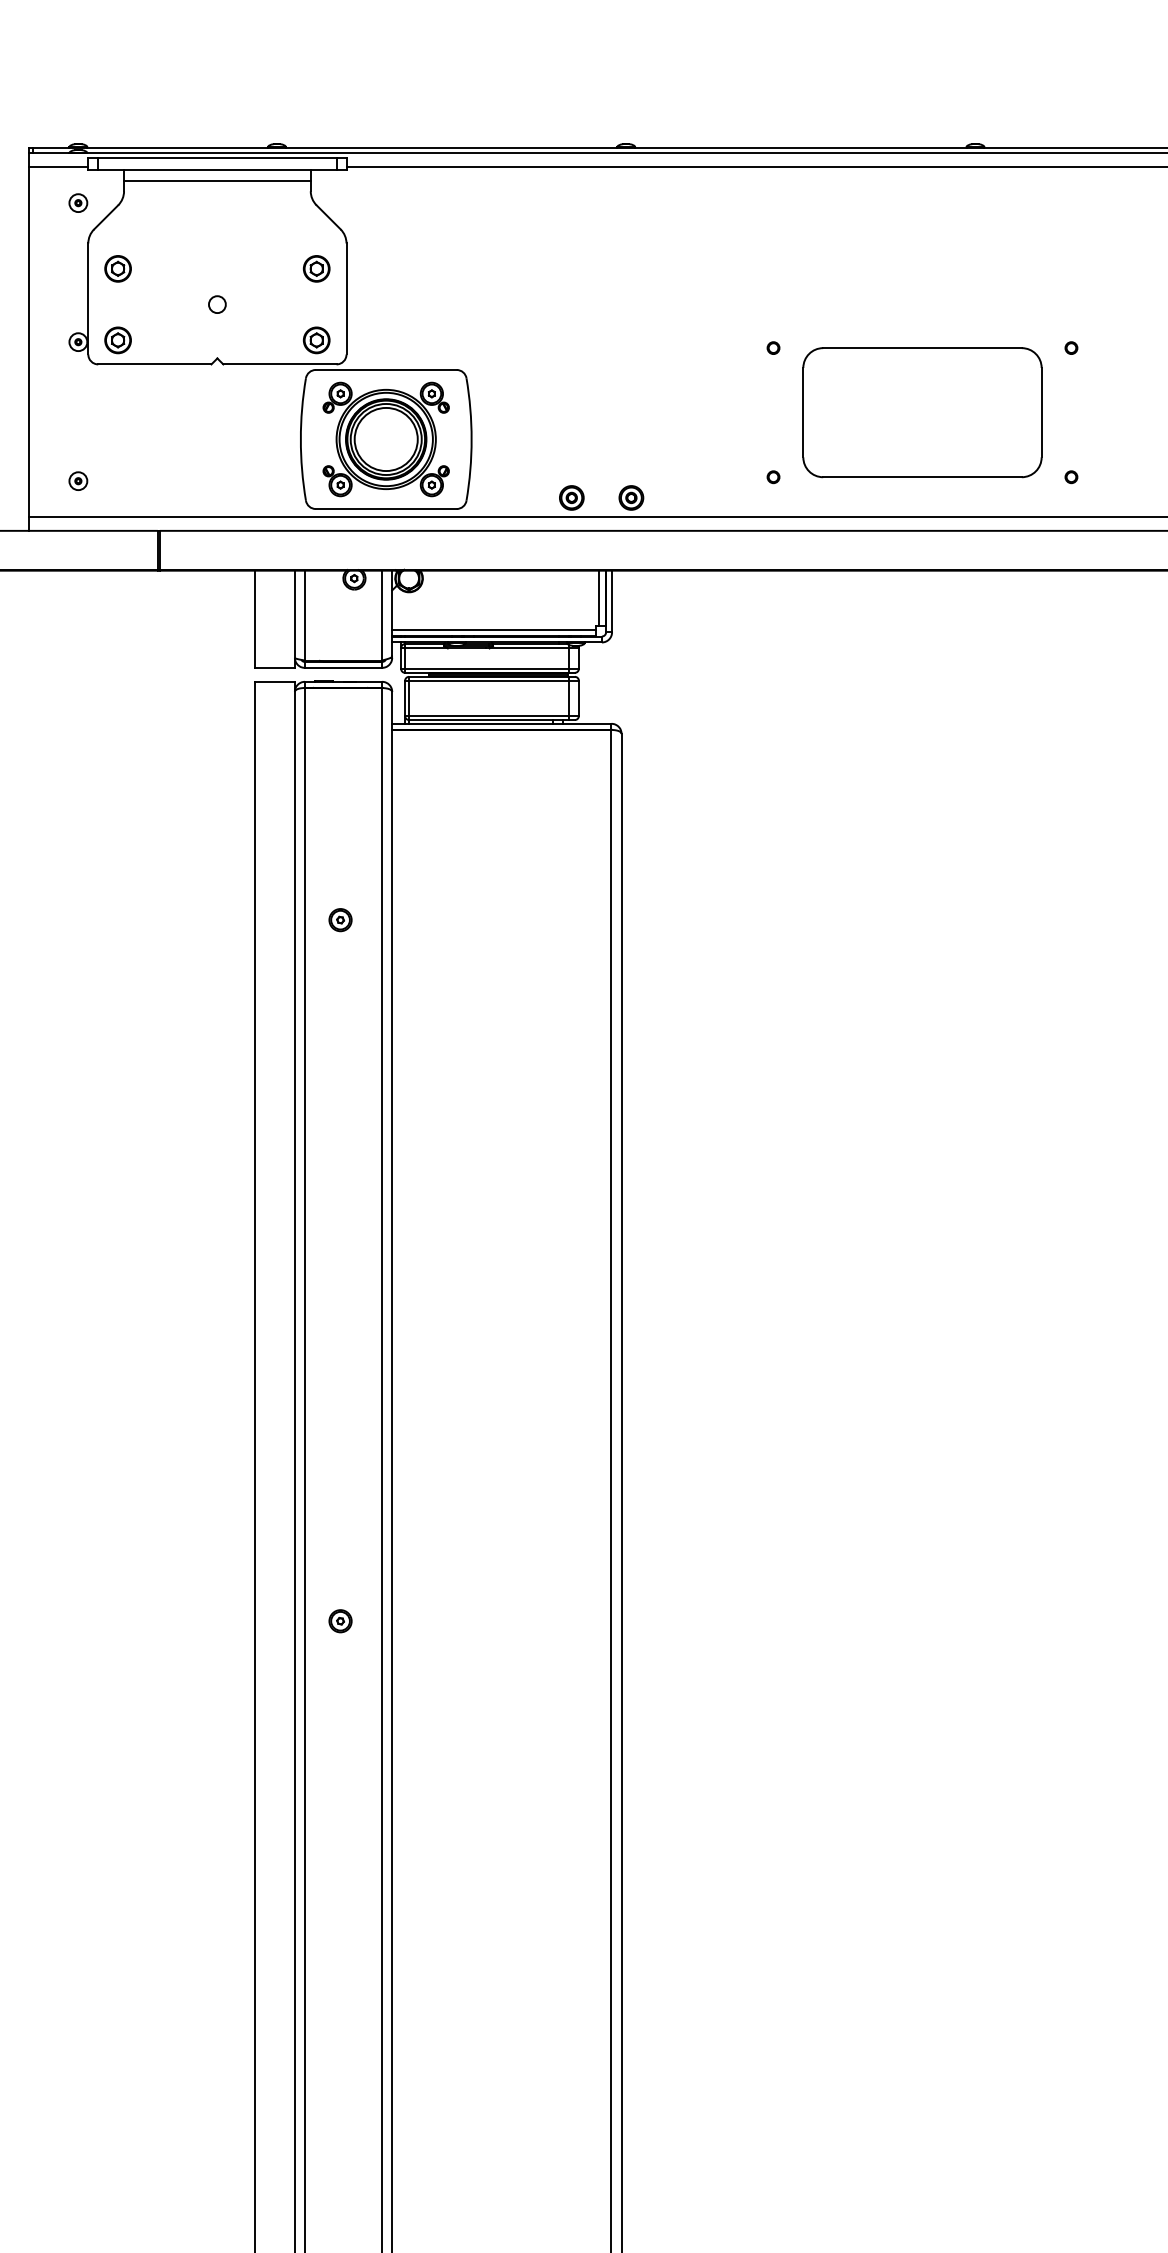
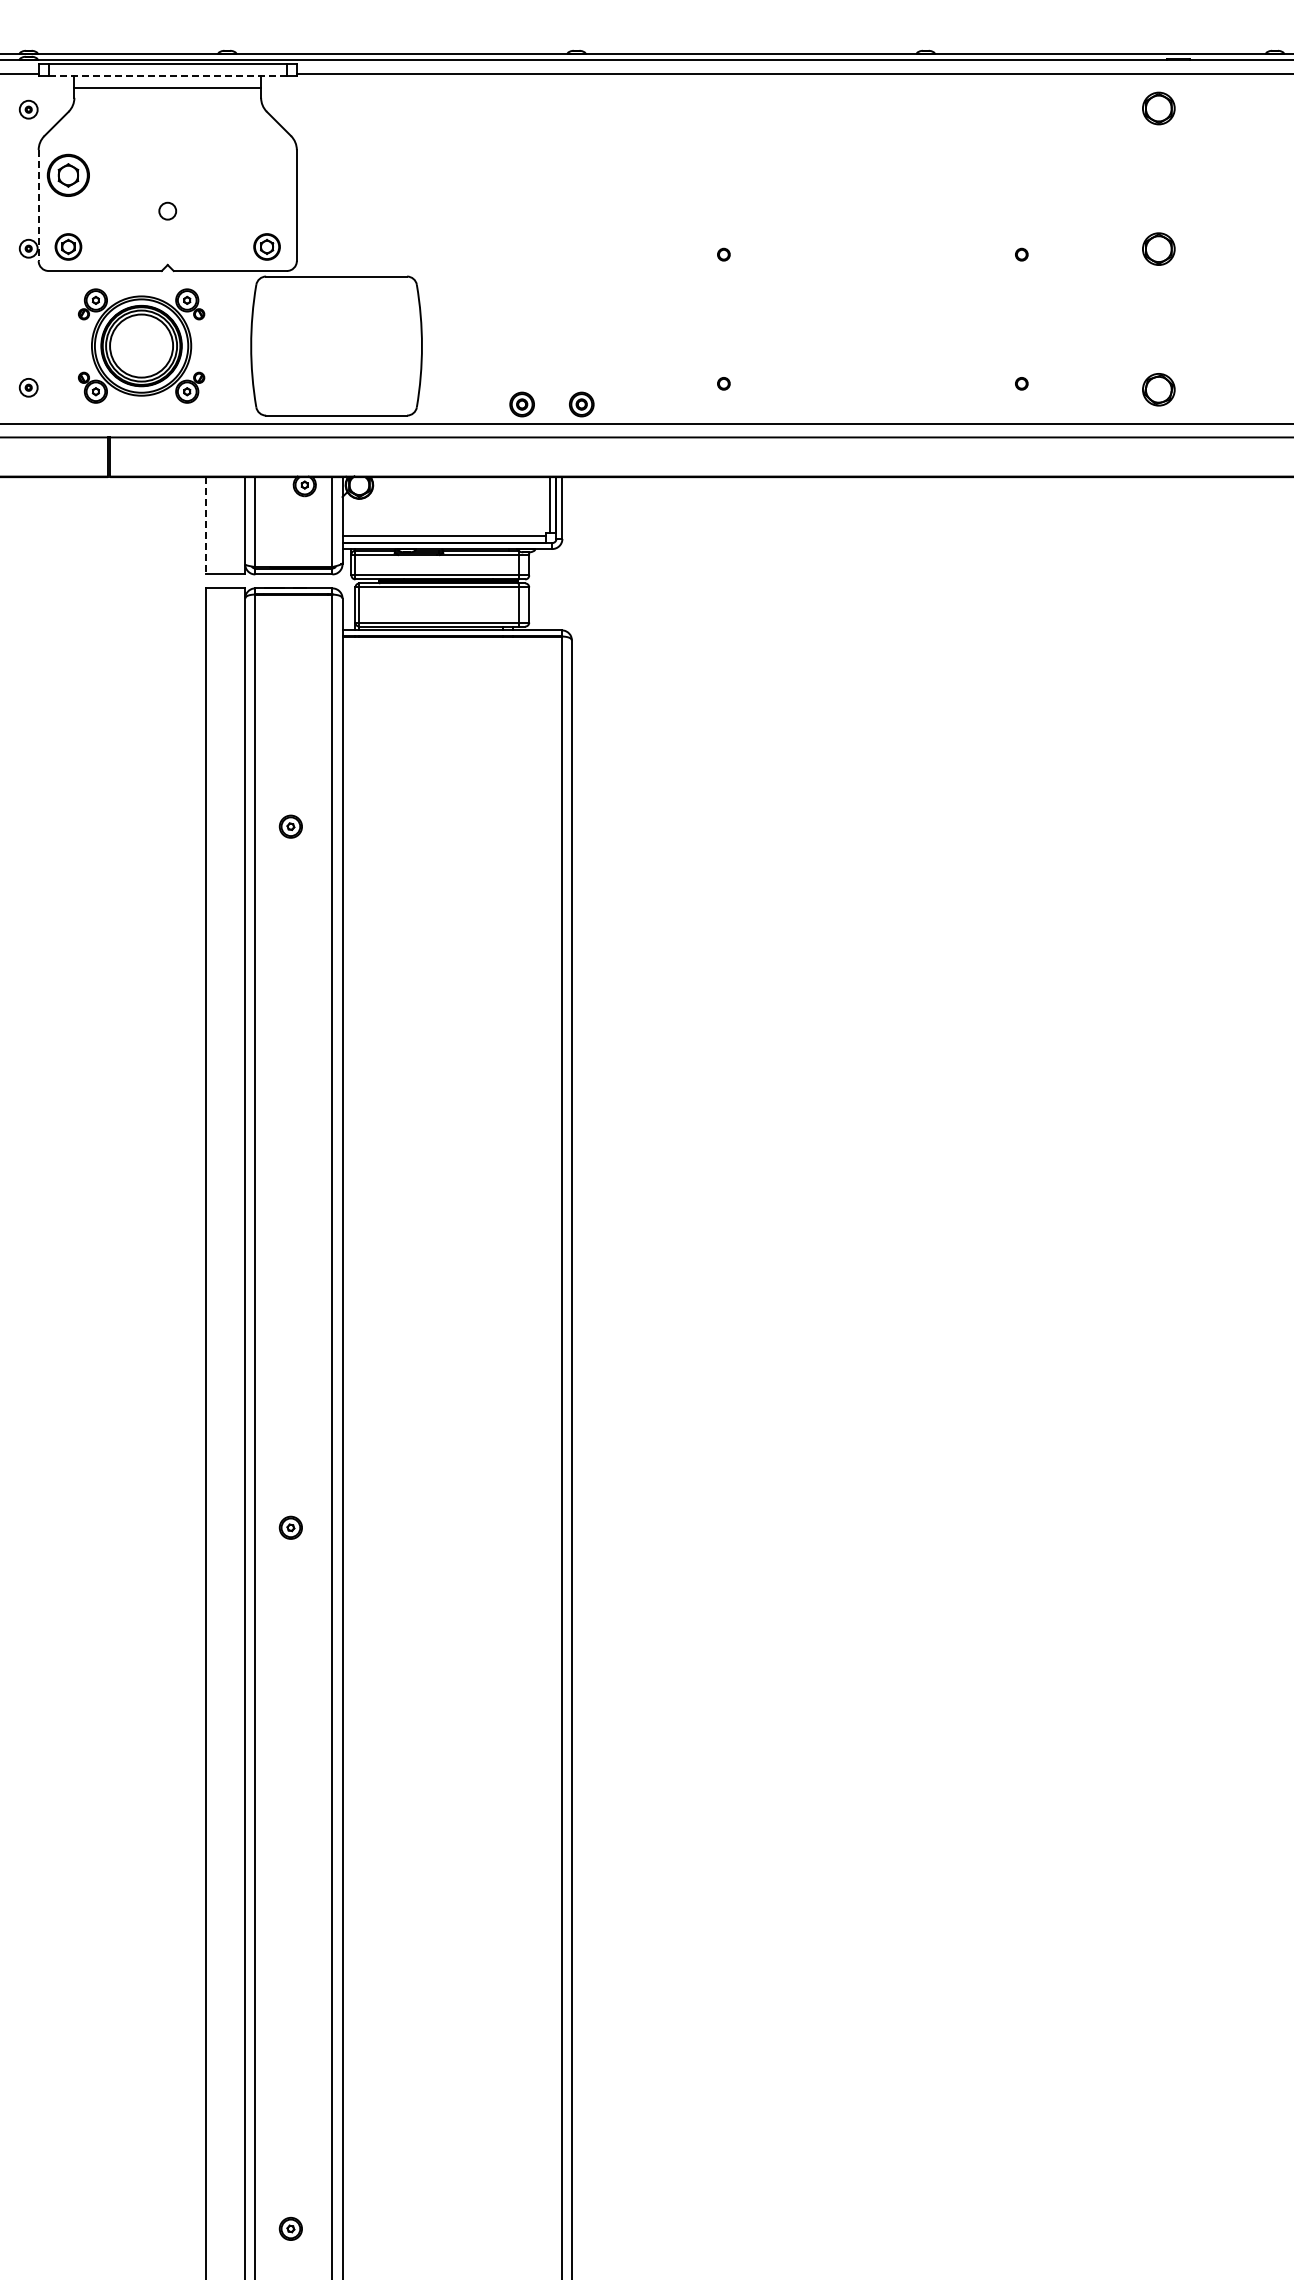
line: (218, 169) -> (168, 76), solid -> dashed
part: (118, 268) -> (68, 175), size x1.6
part: (316, 268) -> (266, 175), removed
line: (88, 298) -> (38, 205), solid -> dashed
part: (922, 411) -> (872, 318), removed
part: (386, 438) -> (141, 345), moved
line: (255, 618) -> (205, 525), solid -> dashed

